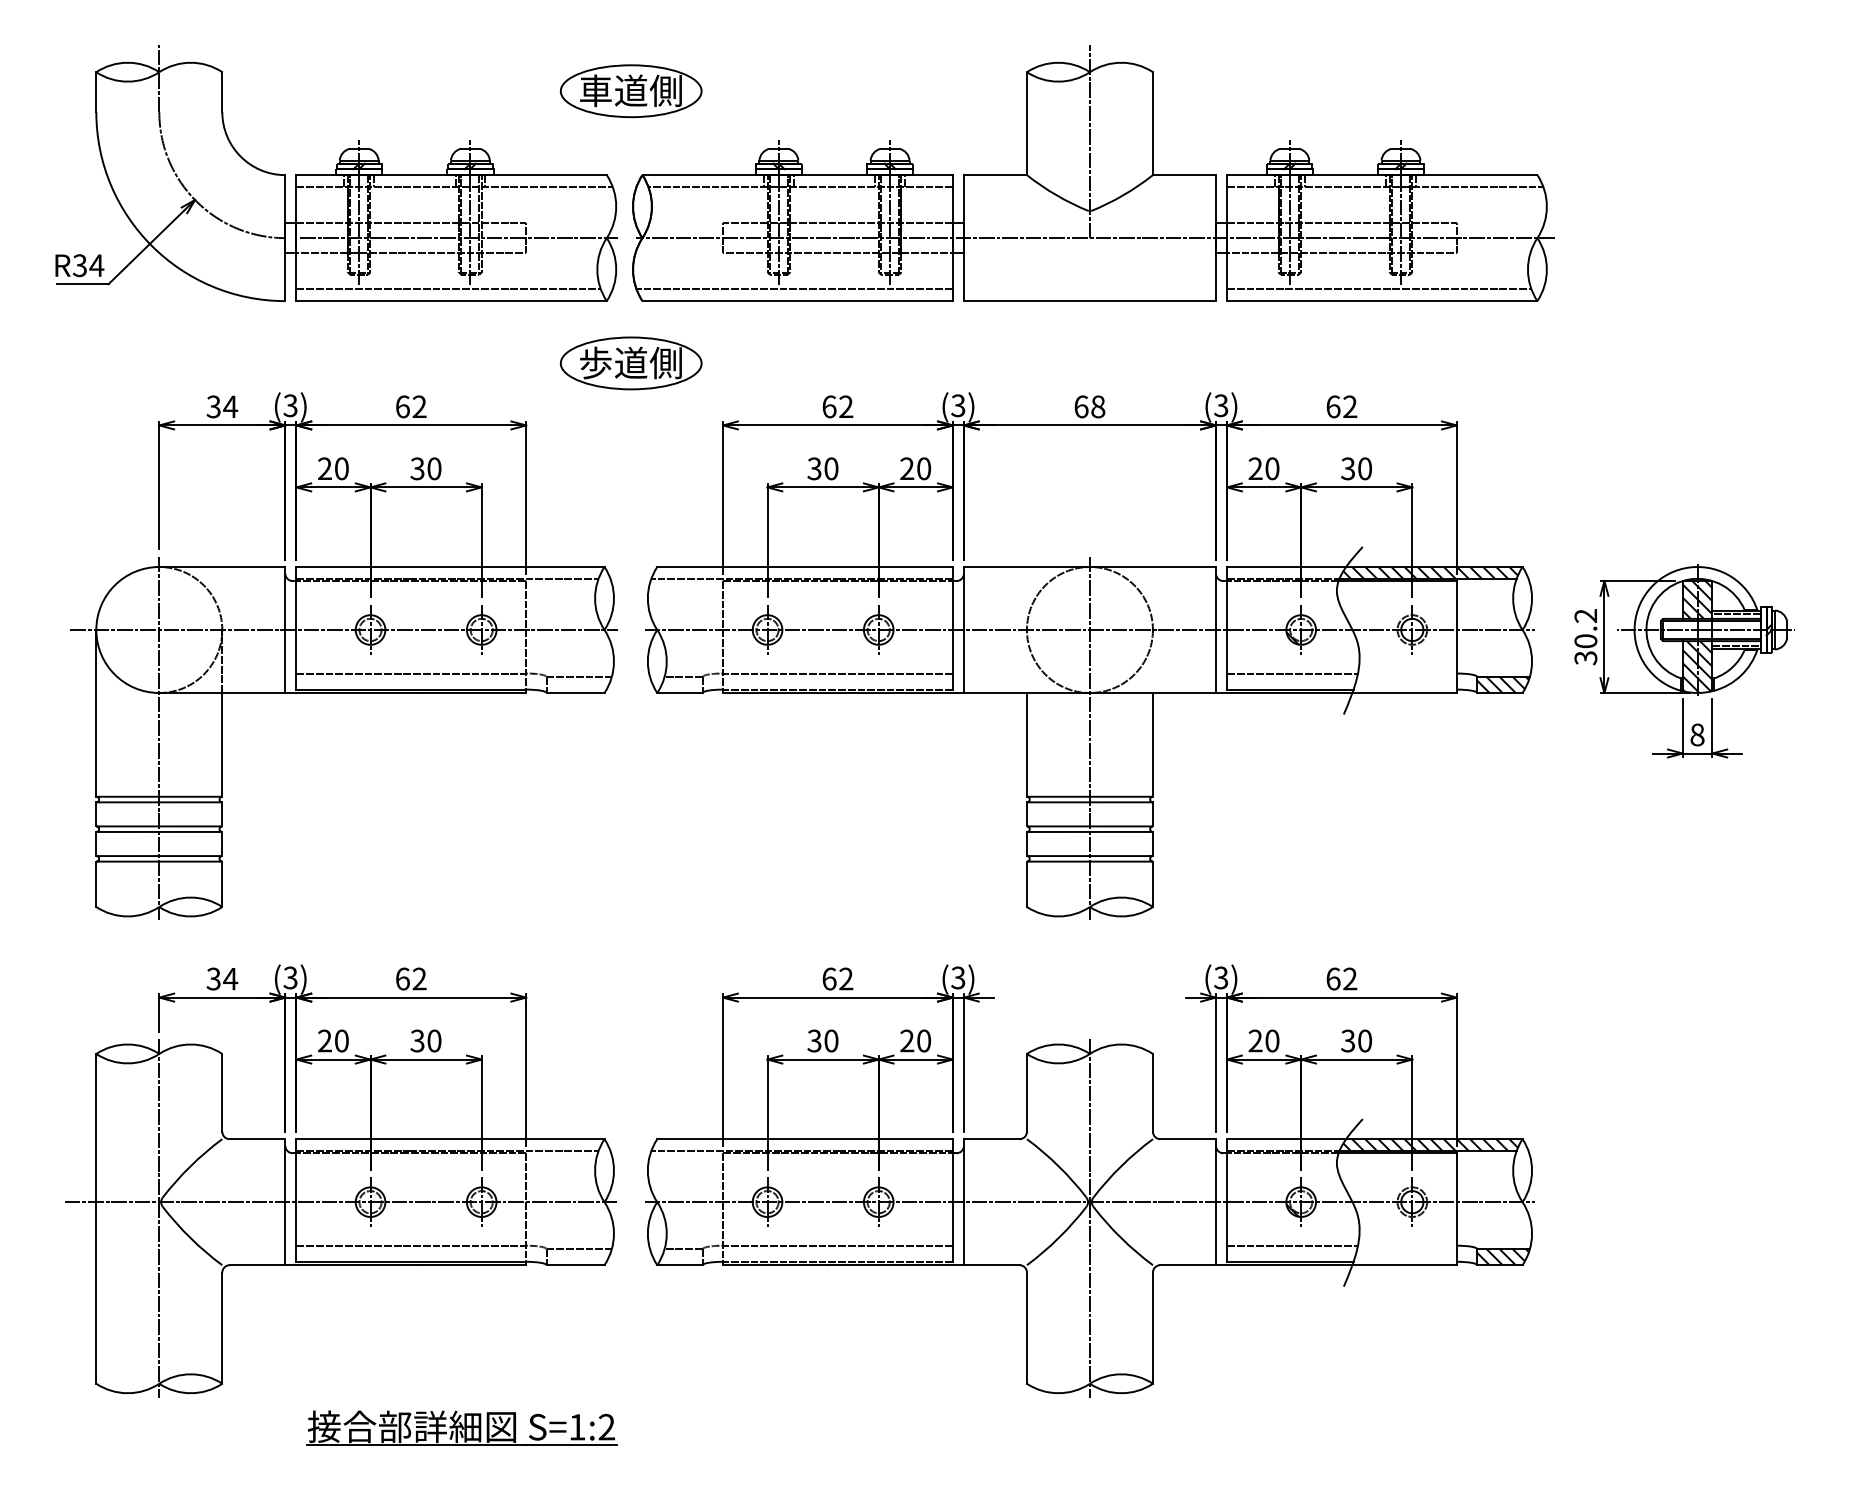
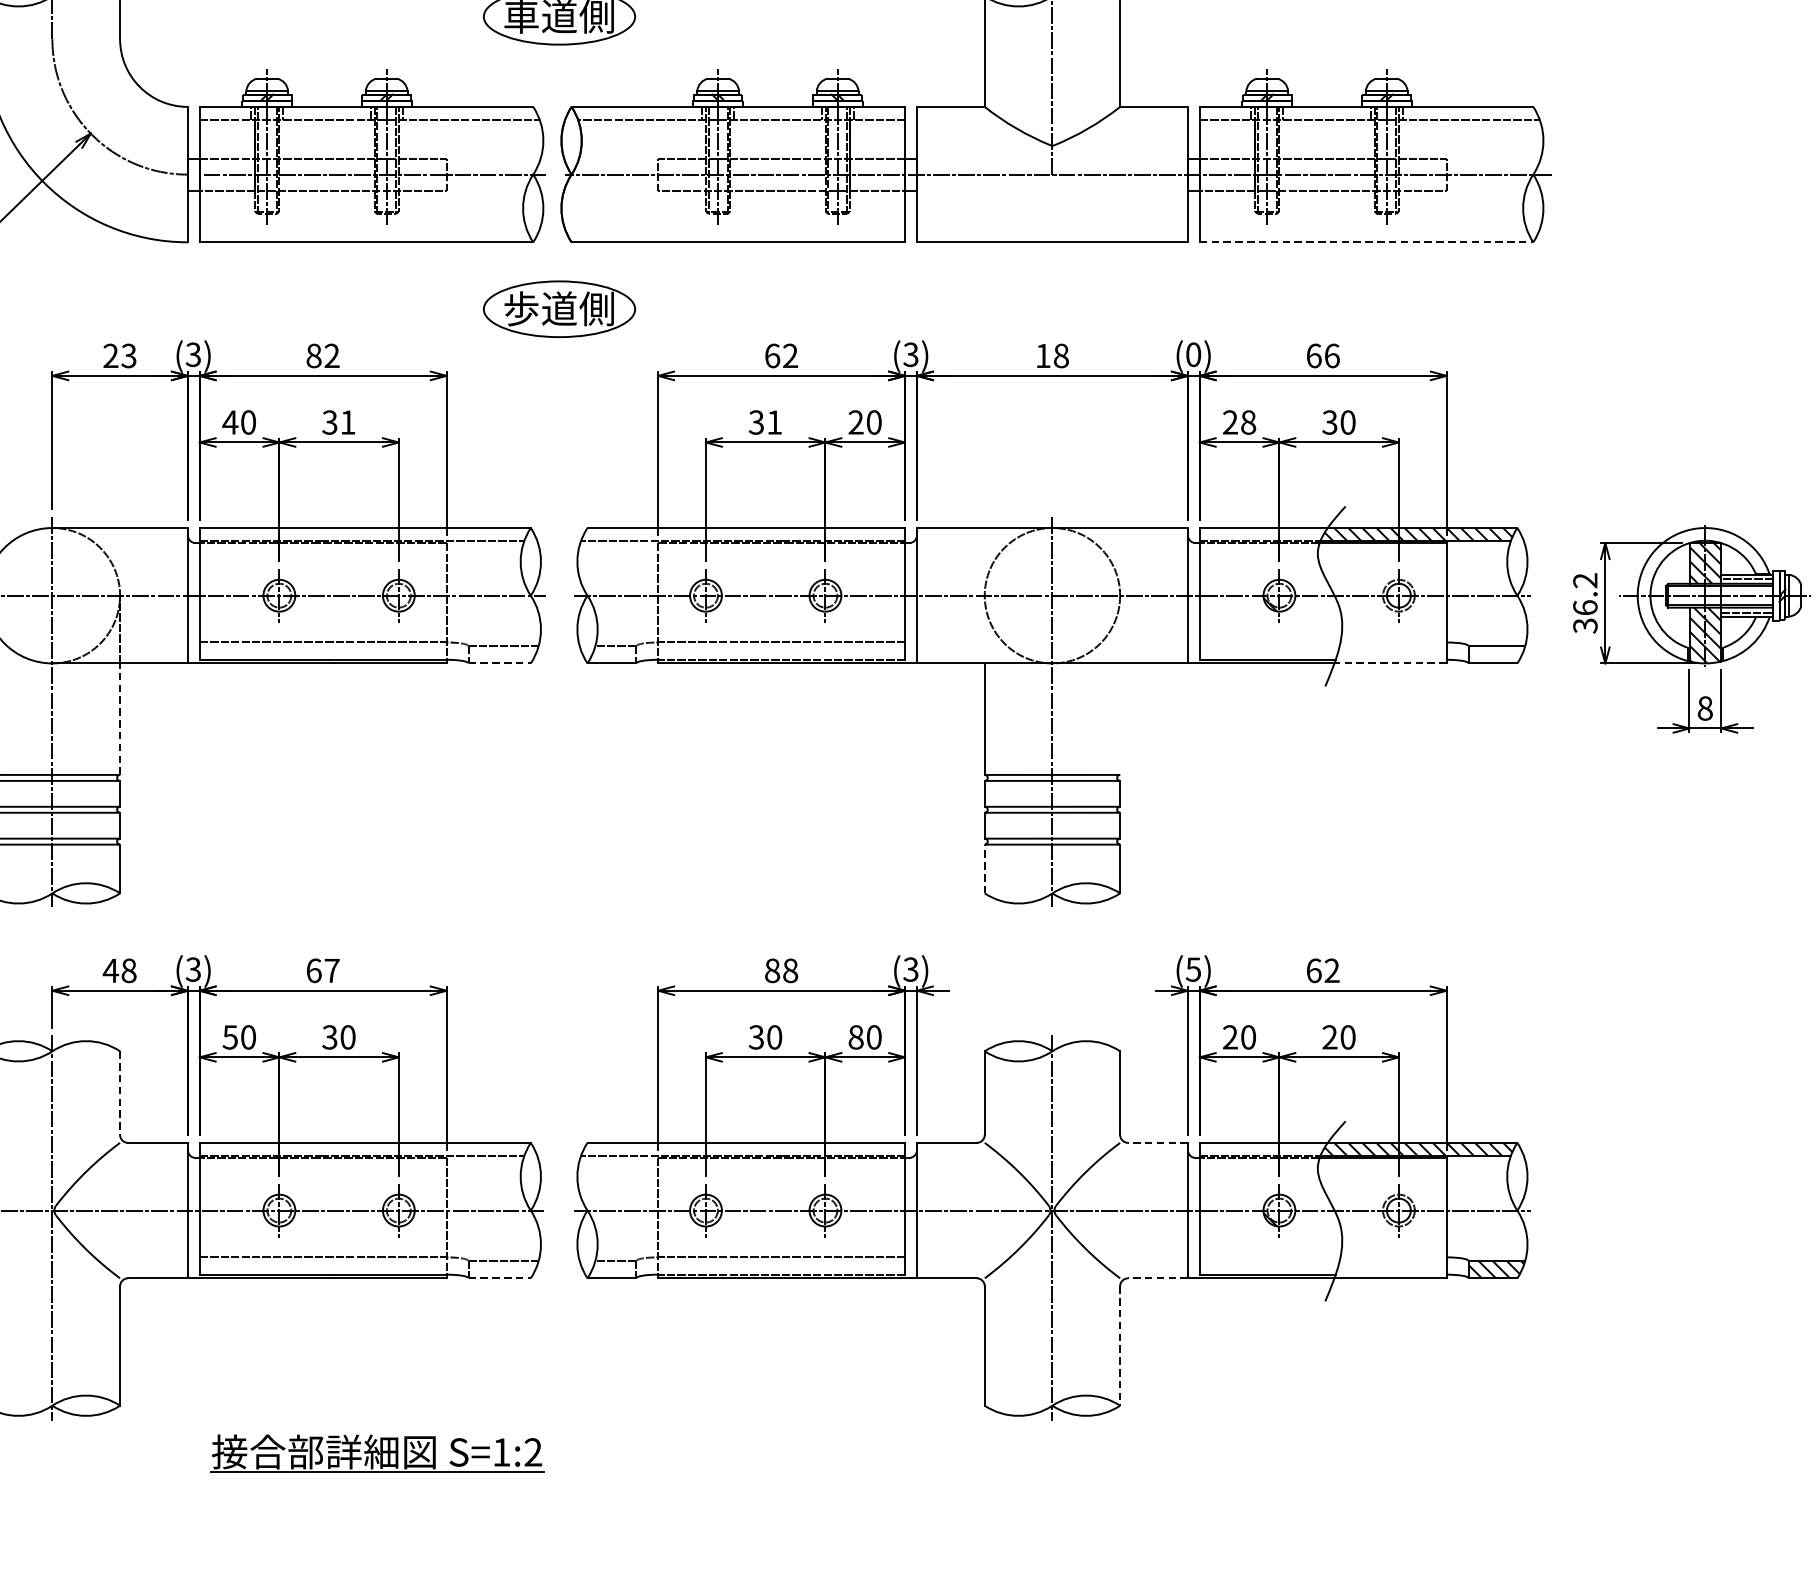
line: (448, 289) -> (363, 229), removed
line: (794, 289) -> (734, 229), removed
line: (1379, 289) -> (1363, 229), removed
line: (1382, 301) -> (1366, 242), solid -> dashed
text: (1221, 405) -> (1193, 354), (3) -> (0)
text: (222, 406) -> (120, 355), 34 -> 23
text: (402, 406) -> (313, 355), 62 -> 82
text: (1081, 406) -> (1043, 355), 68 -> 18
text: (1350, 406) -> (1332, 355), 62 -> 66
text: (324, 468) -> (229, 422), 20 -> 40
text: (434, 468) -> (348, 422), 30 -> 31
text: (831, 468) -> (774, 422), 30 -> 31
text: (1272, 468) -> (1248, 422), 20 -> 28
text: (1585, 641) -> (1584, 608), 30.2 -> 36.2
line: (1292, 673) -> (1270, 642), removed
hatch: (1502, 684) -> (1495, 654), removed
line: (575, 693) -> (499, 663), solid -> dashed
line: (1404, 693) -> (1390, 663), solid -> dashed
line: (222, 744) -> (120, 718), solid -> dashed
line: (1152, 744) -> (1119, 718), removed
line: (1026, 884) -> (984, 869), solid -> dashed
text: (1221, 977) -> (1193, 969), (3) -> (5)
text: (222, 978) -> (120, 970), 34 -> 48
text: (419, 978) -> (331, 970), 62 -> 67
text: (837, 978) -> (781, 970), 62 -> 88
text: (324, 1040) -> (229, 1036), 20 -> 50
text: (907, 1040) -> (856, 1036), 20 -> 80
text: (1348, 1041) -> (1330, 1037), 30 -> 20
line: (222, 1092) -> (120, 1092), solid -> dashed
line: (1188, 1139) -> (1158, 1143), solid -> dashed
line: (1292, 1245) -> (1270, 1257), removed
line: (575, 1265) -> (499, 1278), solid -> dashed
line: (1188, 1265) -> (1158, 1278), solid -> dashed
line: (1152, 1328) -> (1119, 1346), solid -> dashed

